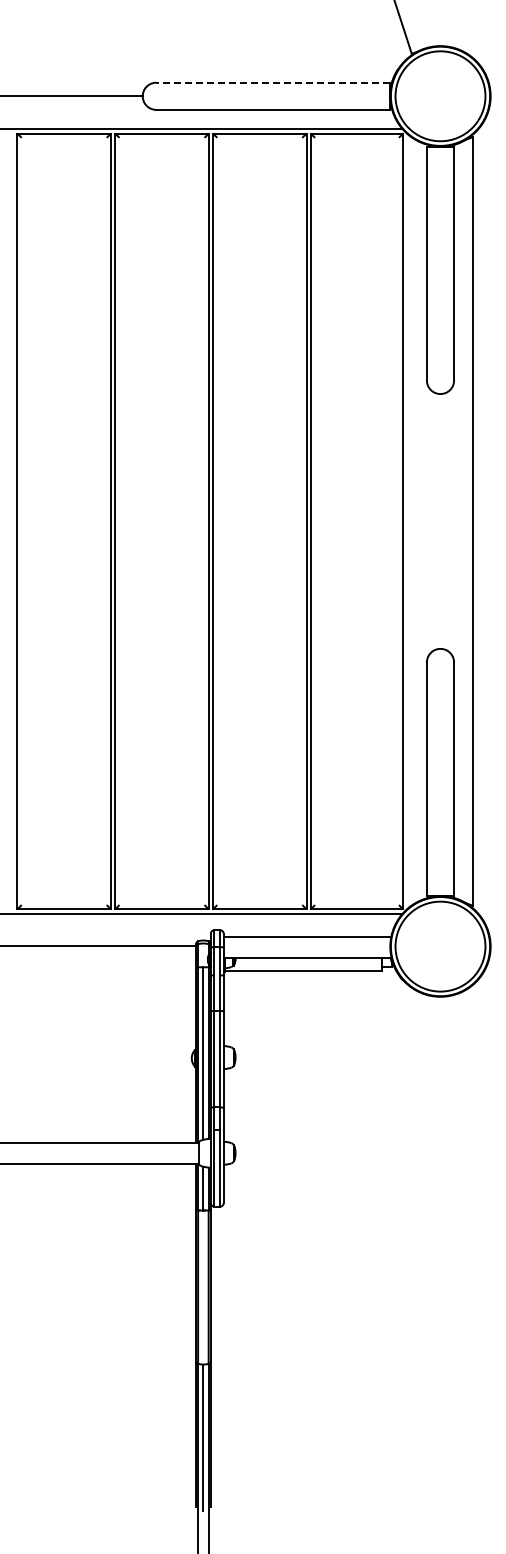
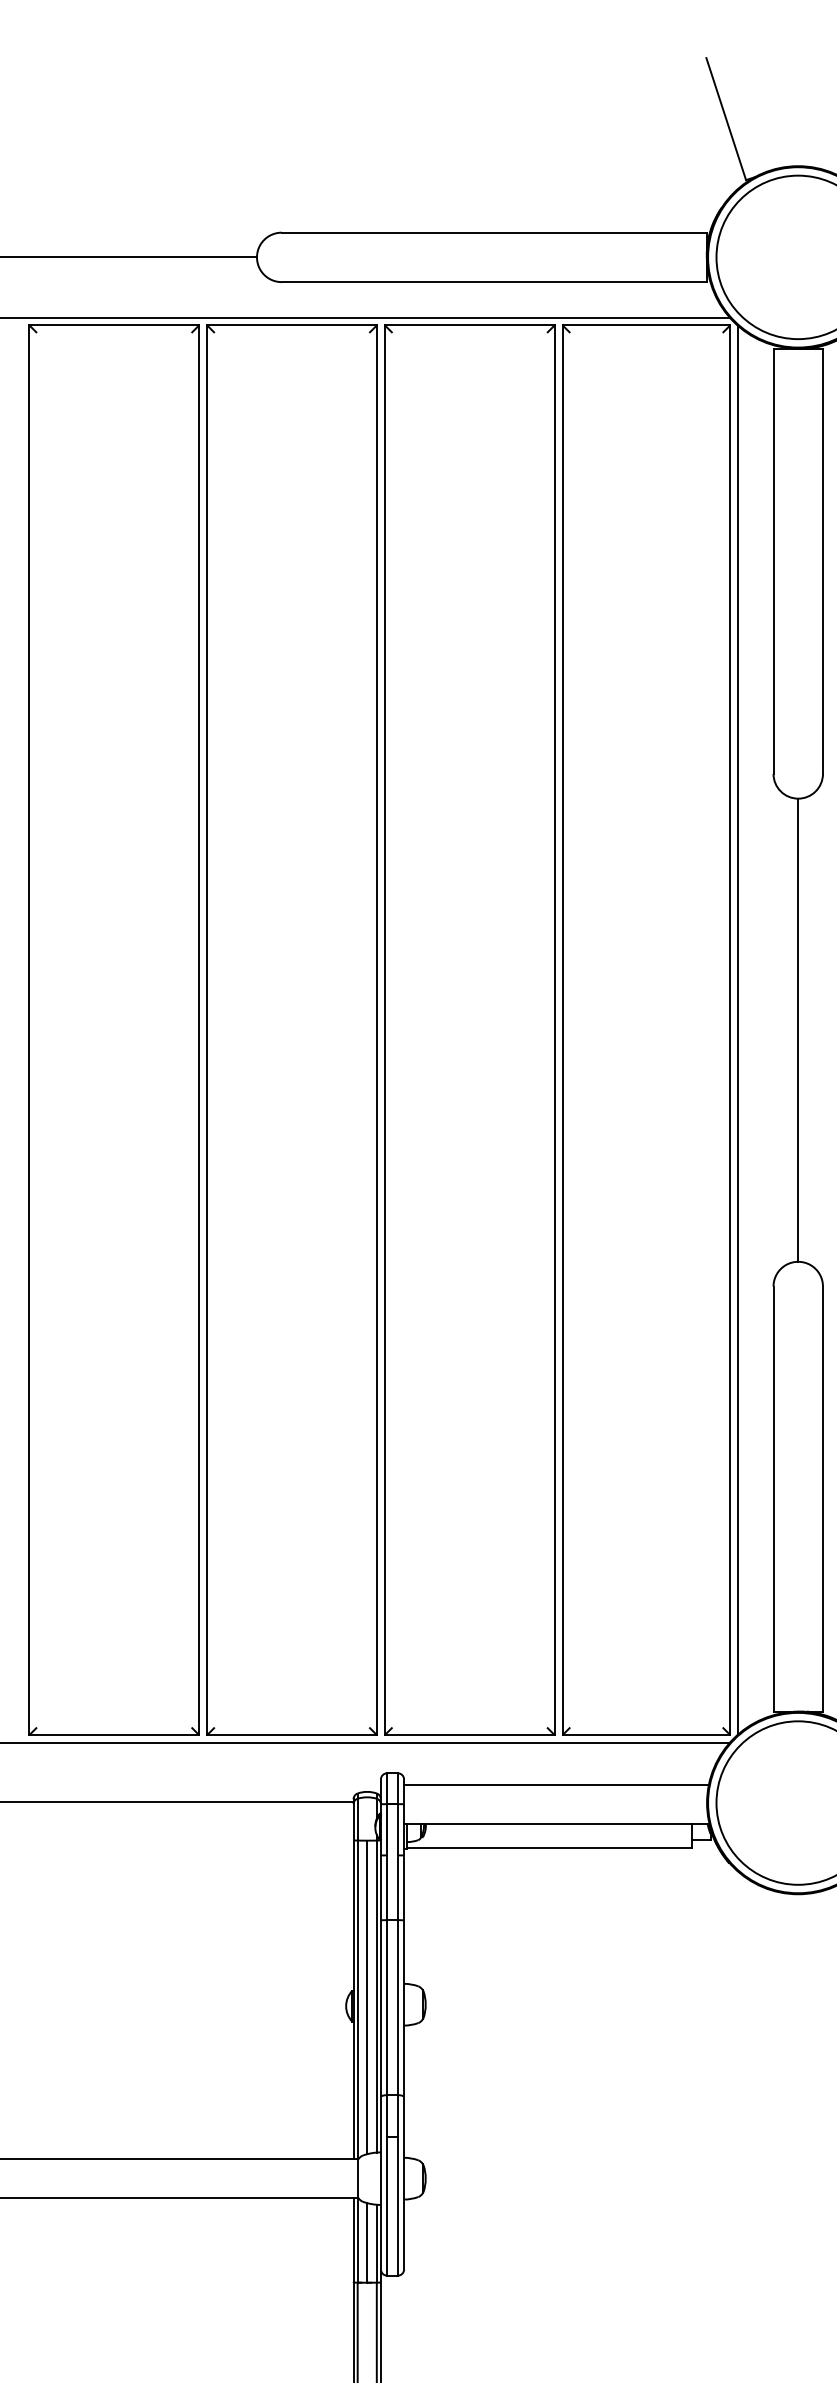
line: (273, 82) -> (494, 232), dashed -> solid
line: (407, 521) -> (738, 1030), added
line: (440, 521) -> (798, 1030), added

